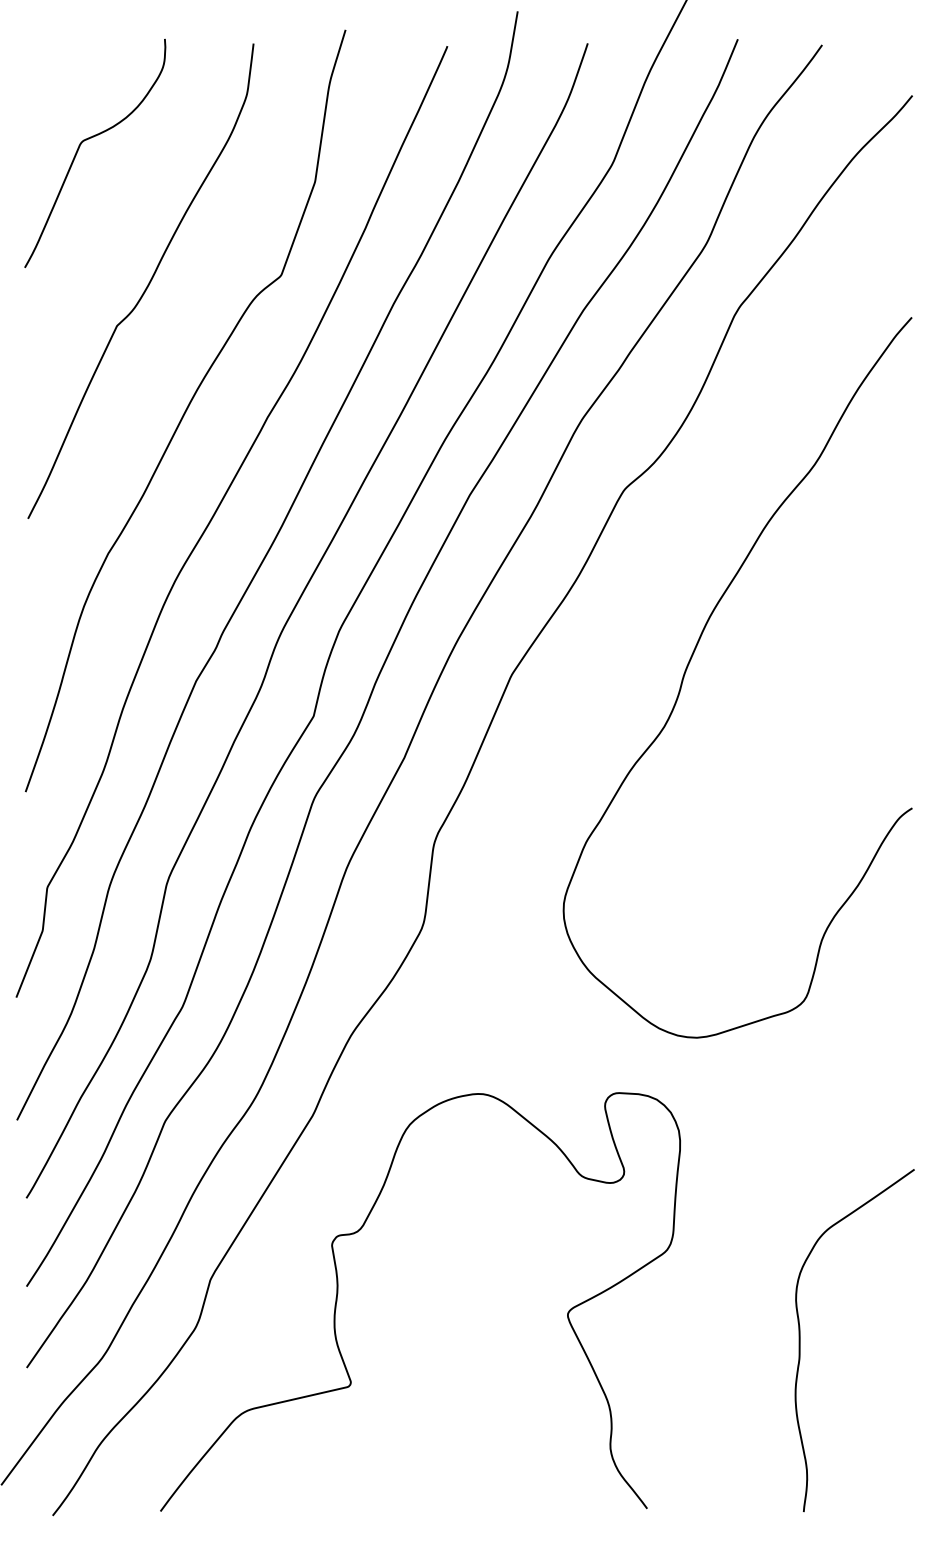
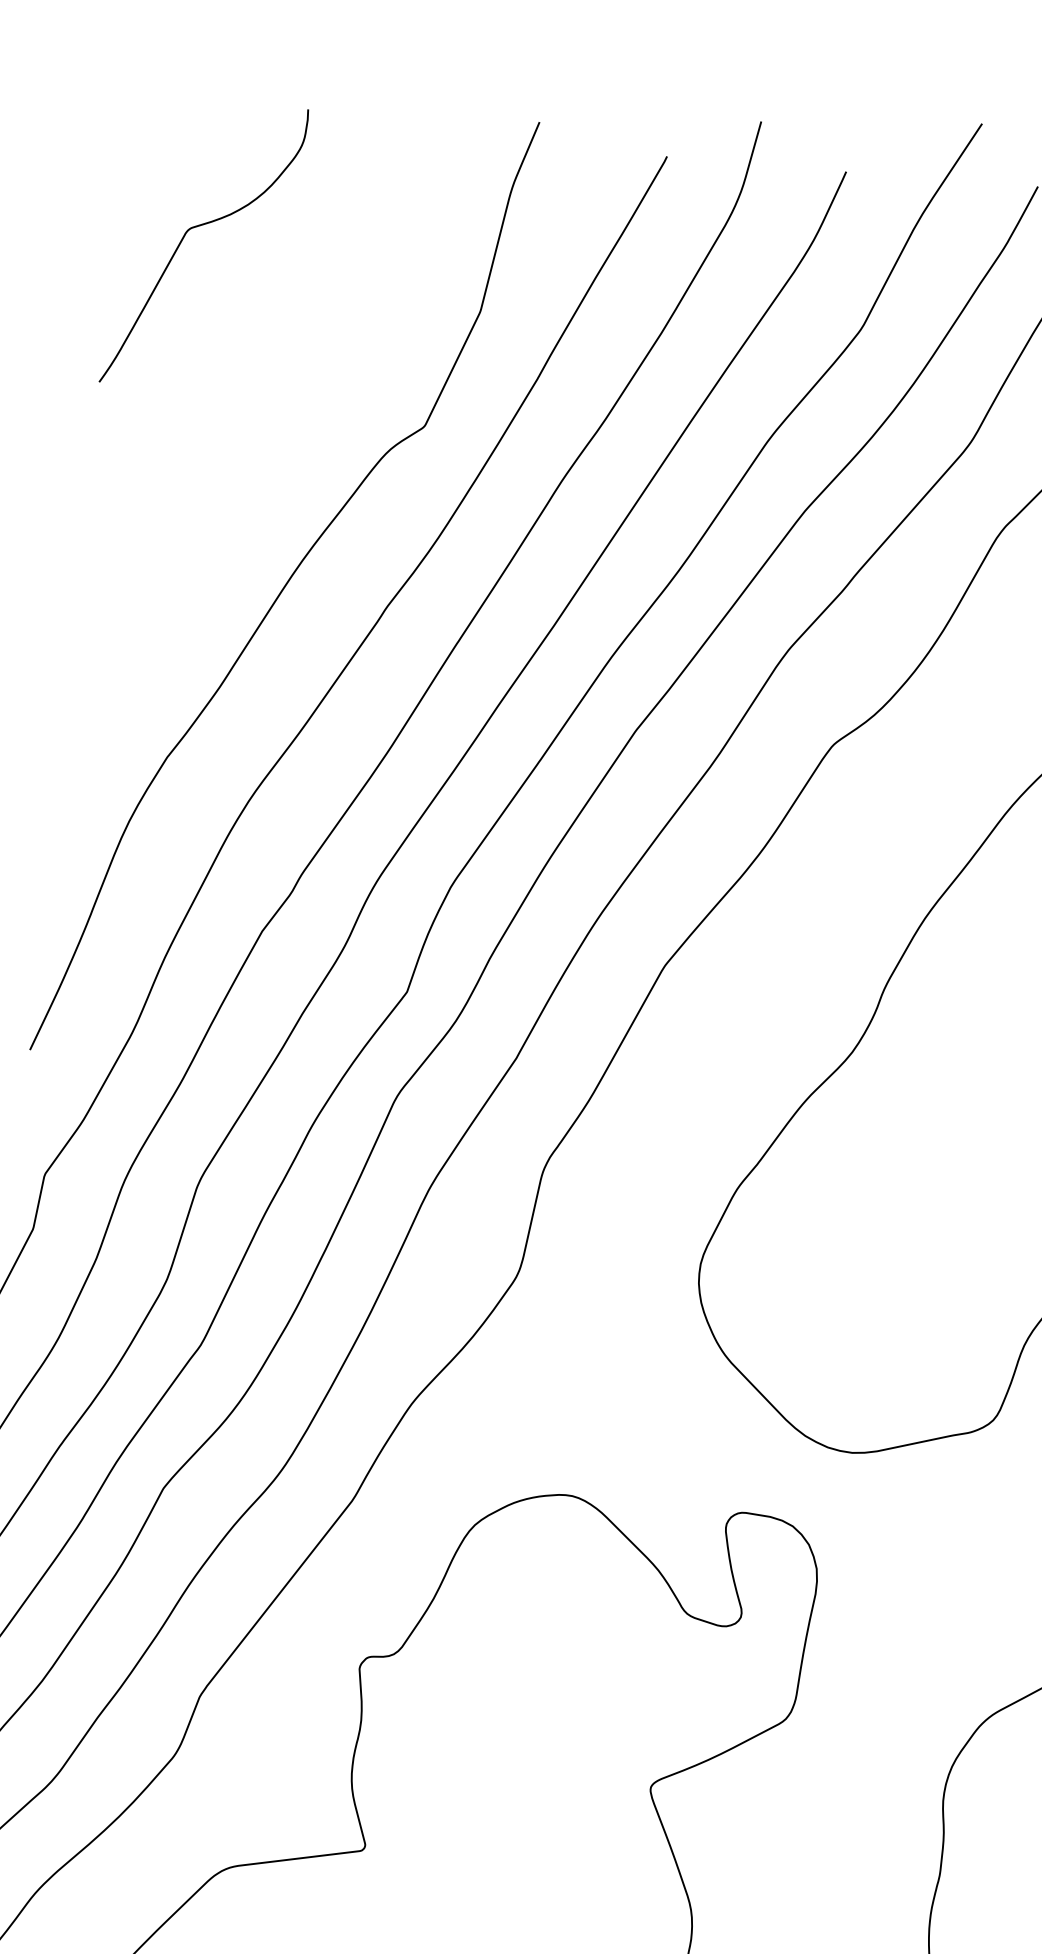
curve: (147, 284) -> (253, 419), removed

